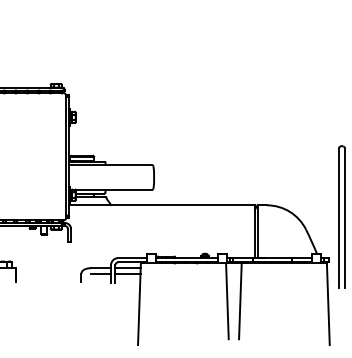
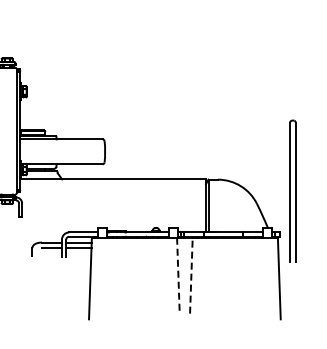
line: (227, 301) -> (178, 275), solid -> dashed
line: (240, 301) -> (191, 275), solid -> dashed

